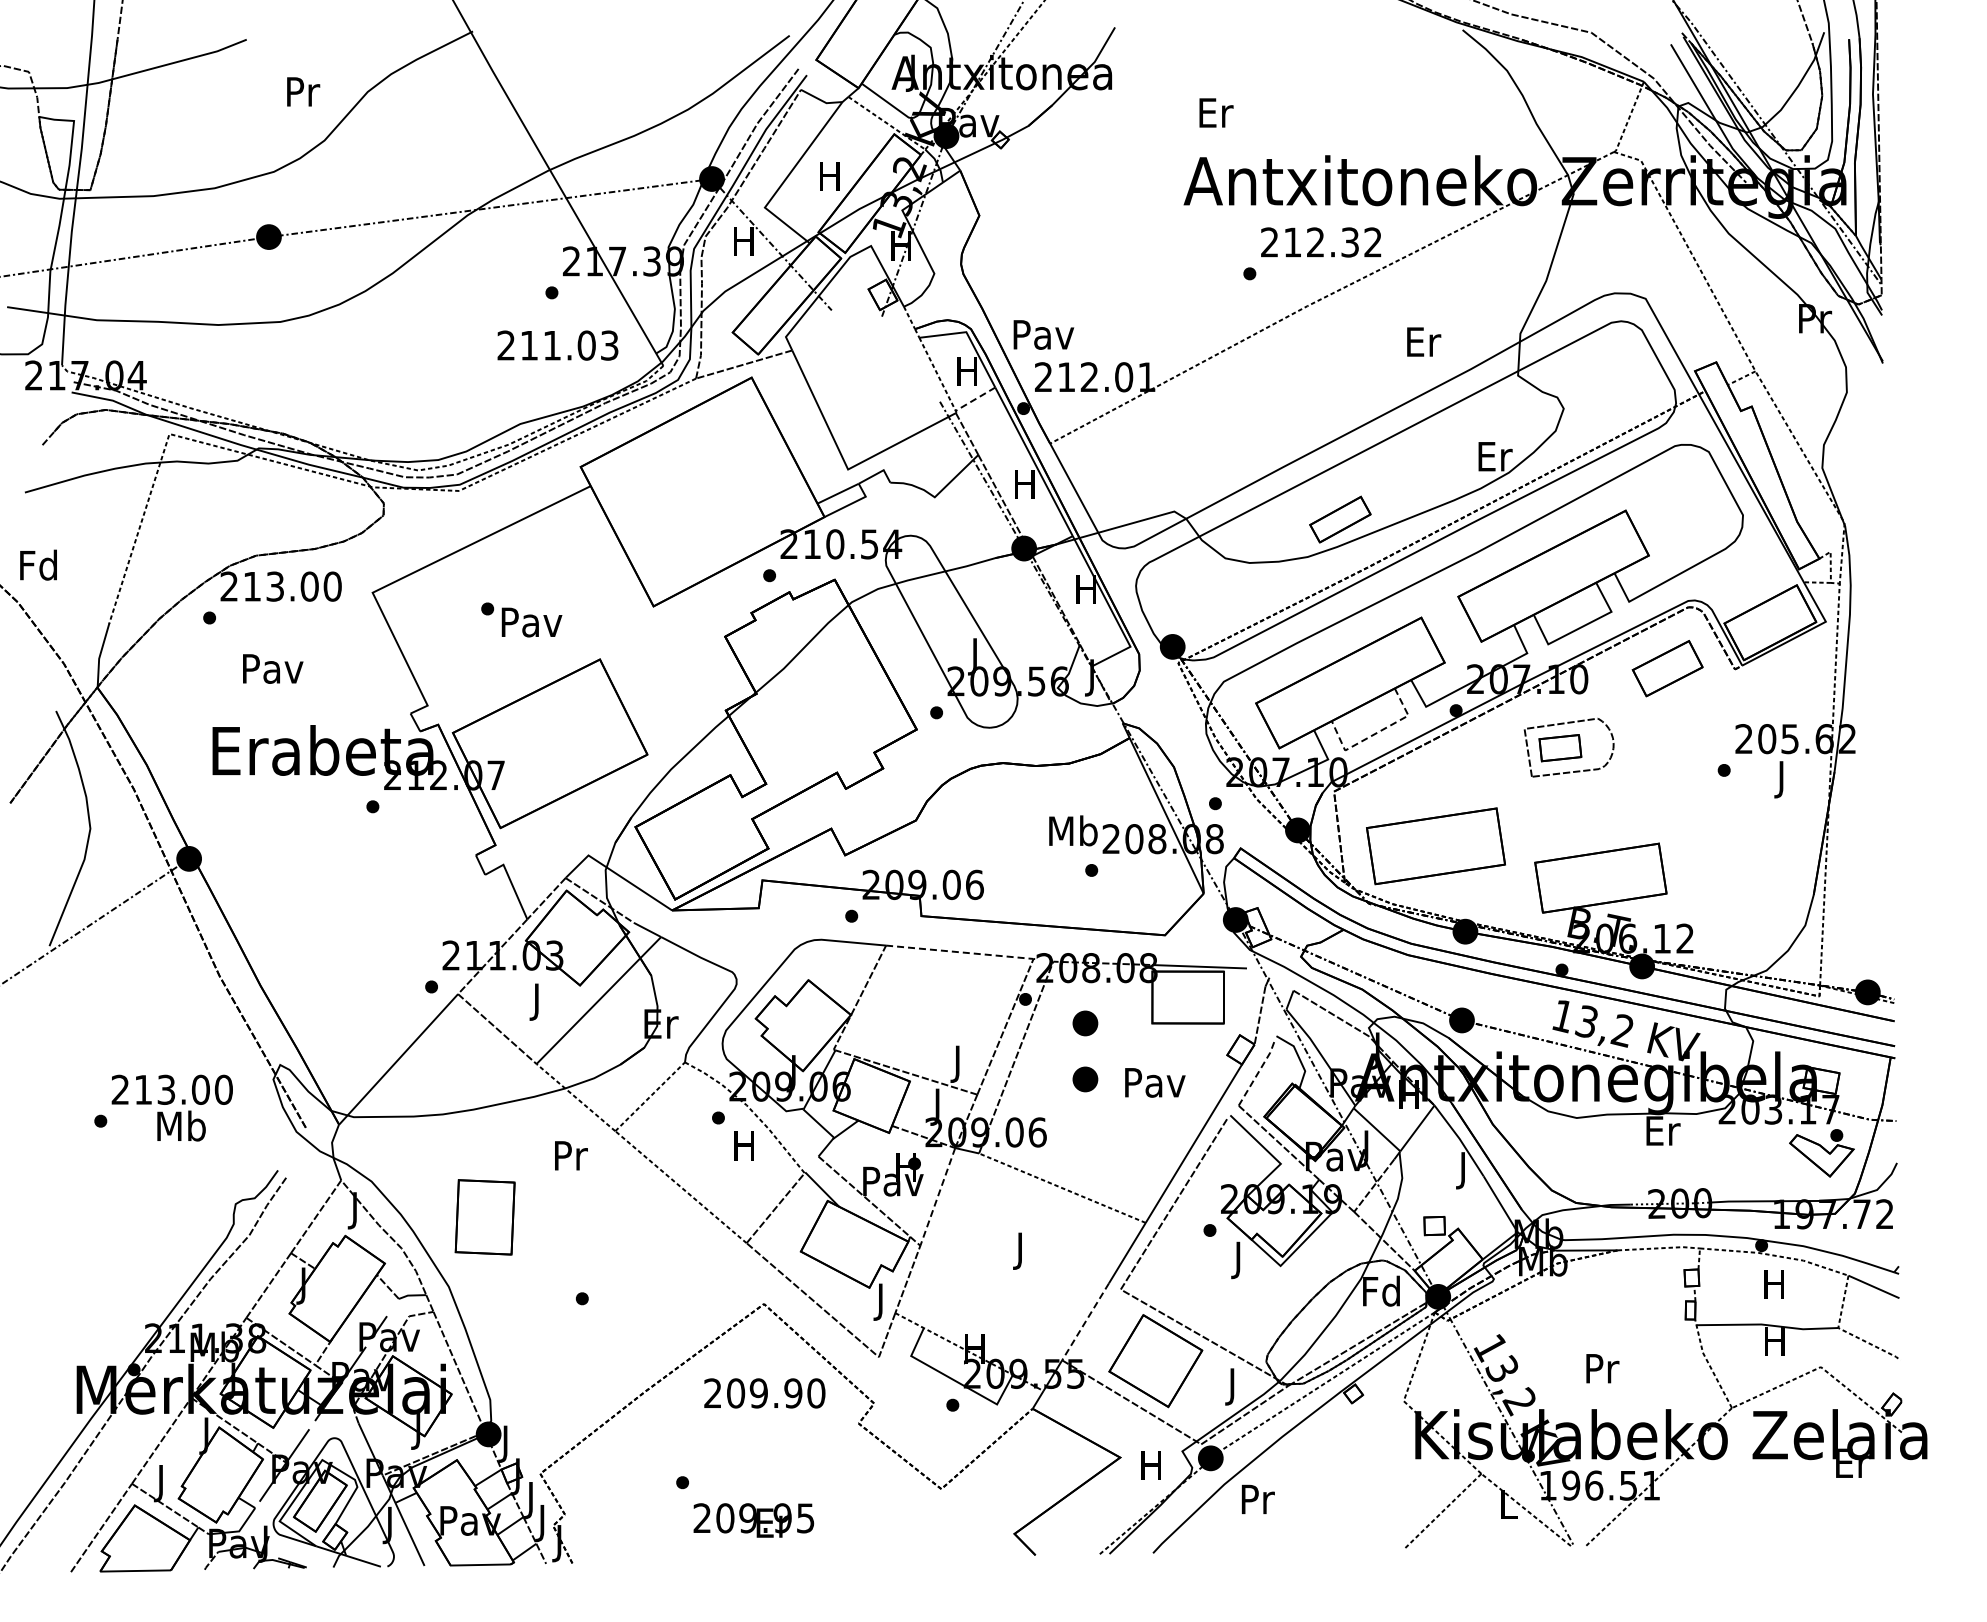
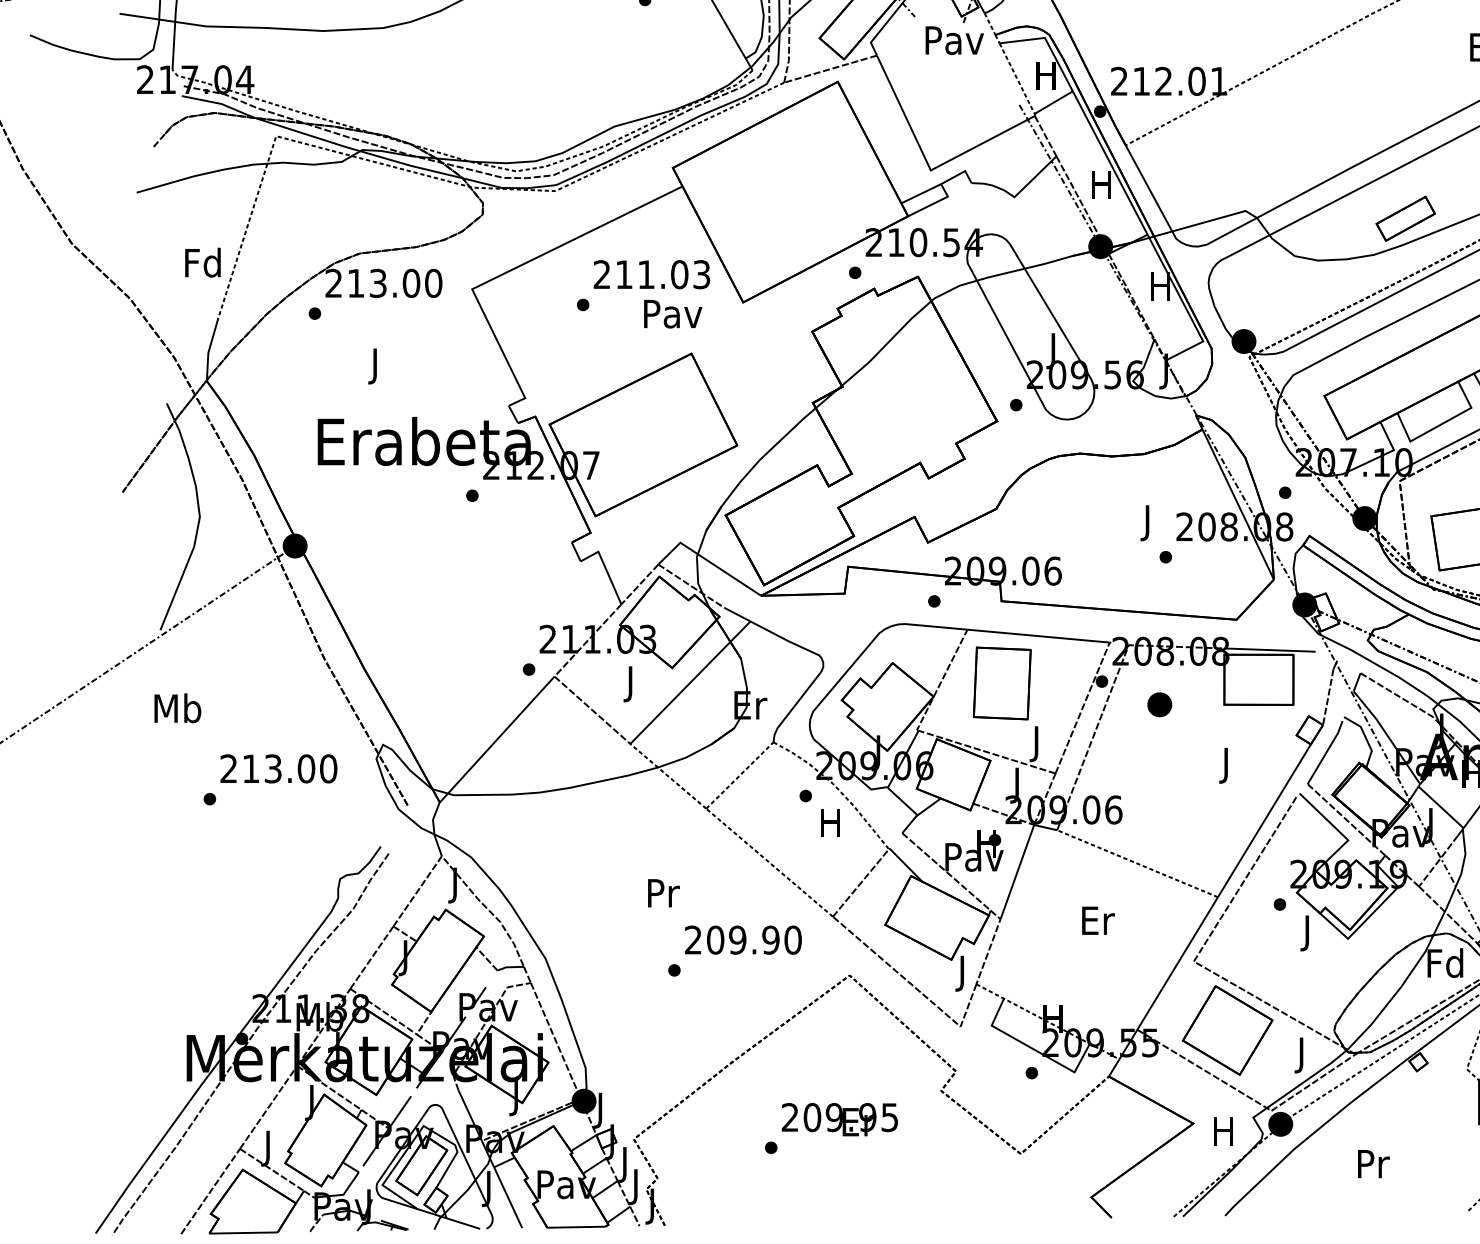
text: (1043, 334) -> (954, 40), moved
text: (557, 345) -> (651, 274), moved
line: (975, 399) -> (1053, 102), dashed -> solid
text: (38, 564) -> (202, 262), moved
text: (531, 622) -> (672, 314), moved
text: (273, 672) -> (376, 366), Pav -> J
line: (1375, 733) -> (1439, 425), dashed -> solid
text: (1073, 834) -> (1148, 522), Mb -> J
line: (960, 952) -> (1039, 636), dashed -> solid
line: (1258, 1072) -> (1326, 752), dashed -> solid
part: (1085, 1079) -> (1159, 758), removed
text: (1155, 1086) -> (1227, 765), Pav -> J
text: (181, 1125) -> (177, 707), moved
text: (571, 1155) -> (664, 892), moved
line: (937, 1196) -> (1017, 871), dashed -> solid
part: (484, 1217) -> (1001, 683), moved
text: (1021, 1250) -> (1098, 923), J -> Er
line: (1085, 1322) -> (1159, 993), dashed -> solid
text: (764, 1393) -> (743, 940), moved
text: (1258, 1498) -> (1374, 1163), moved
text: (753, 1520) -> (839, 1119), moved

